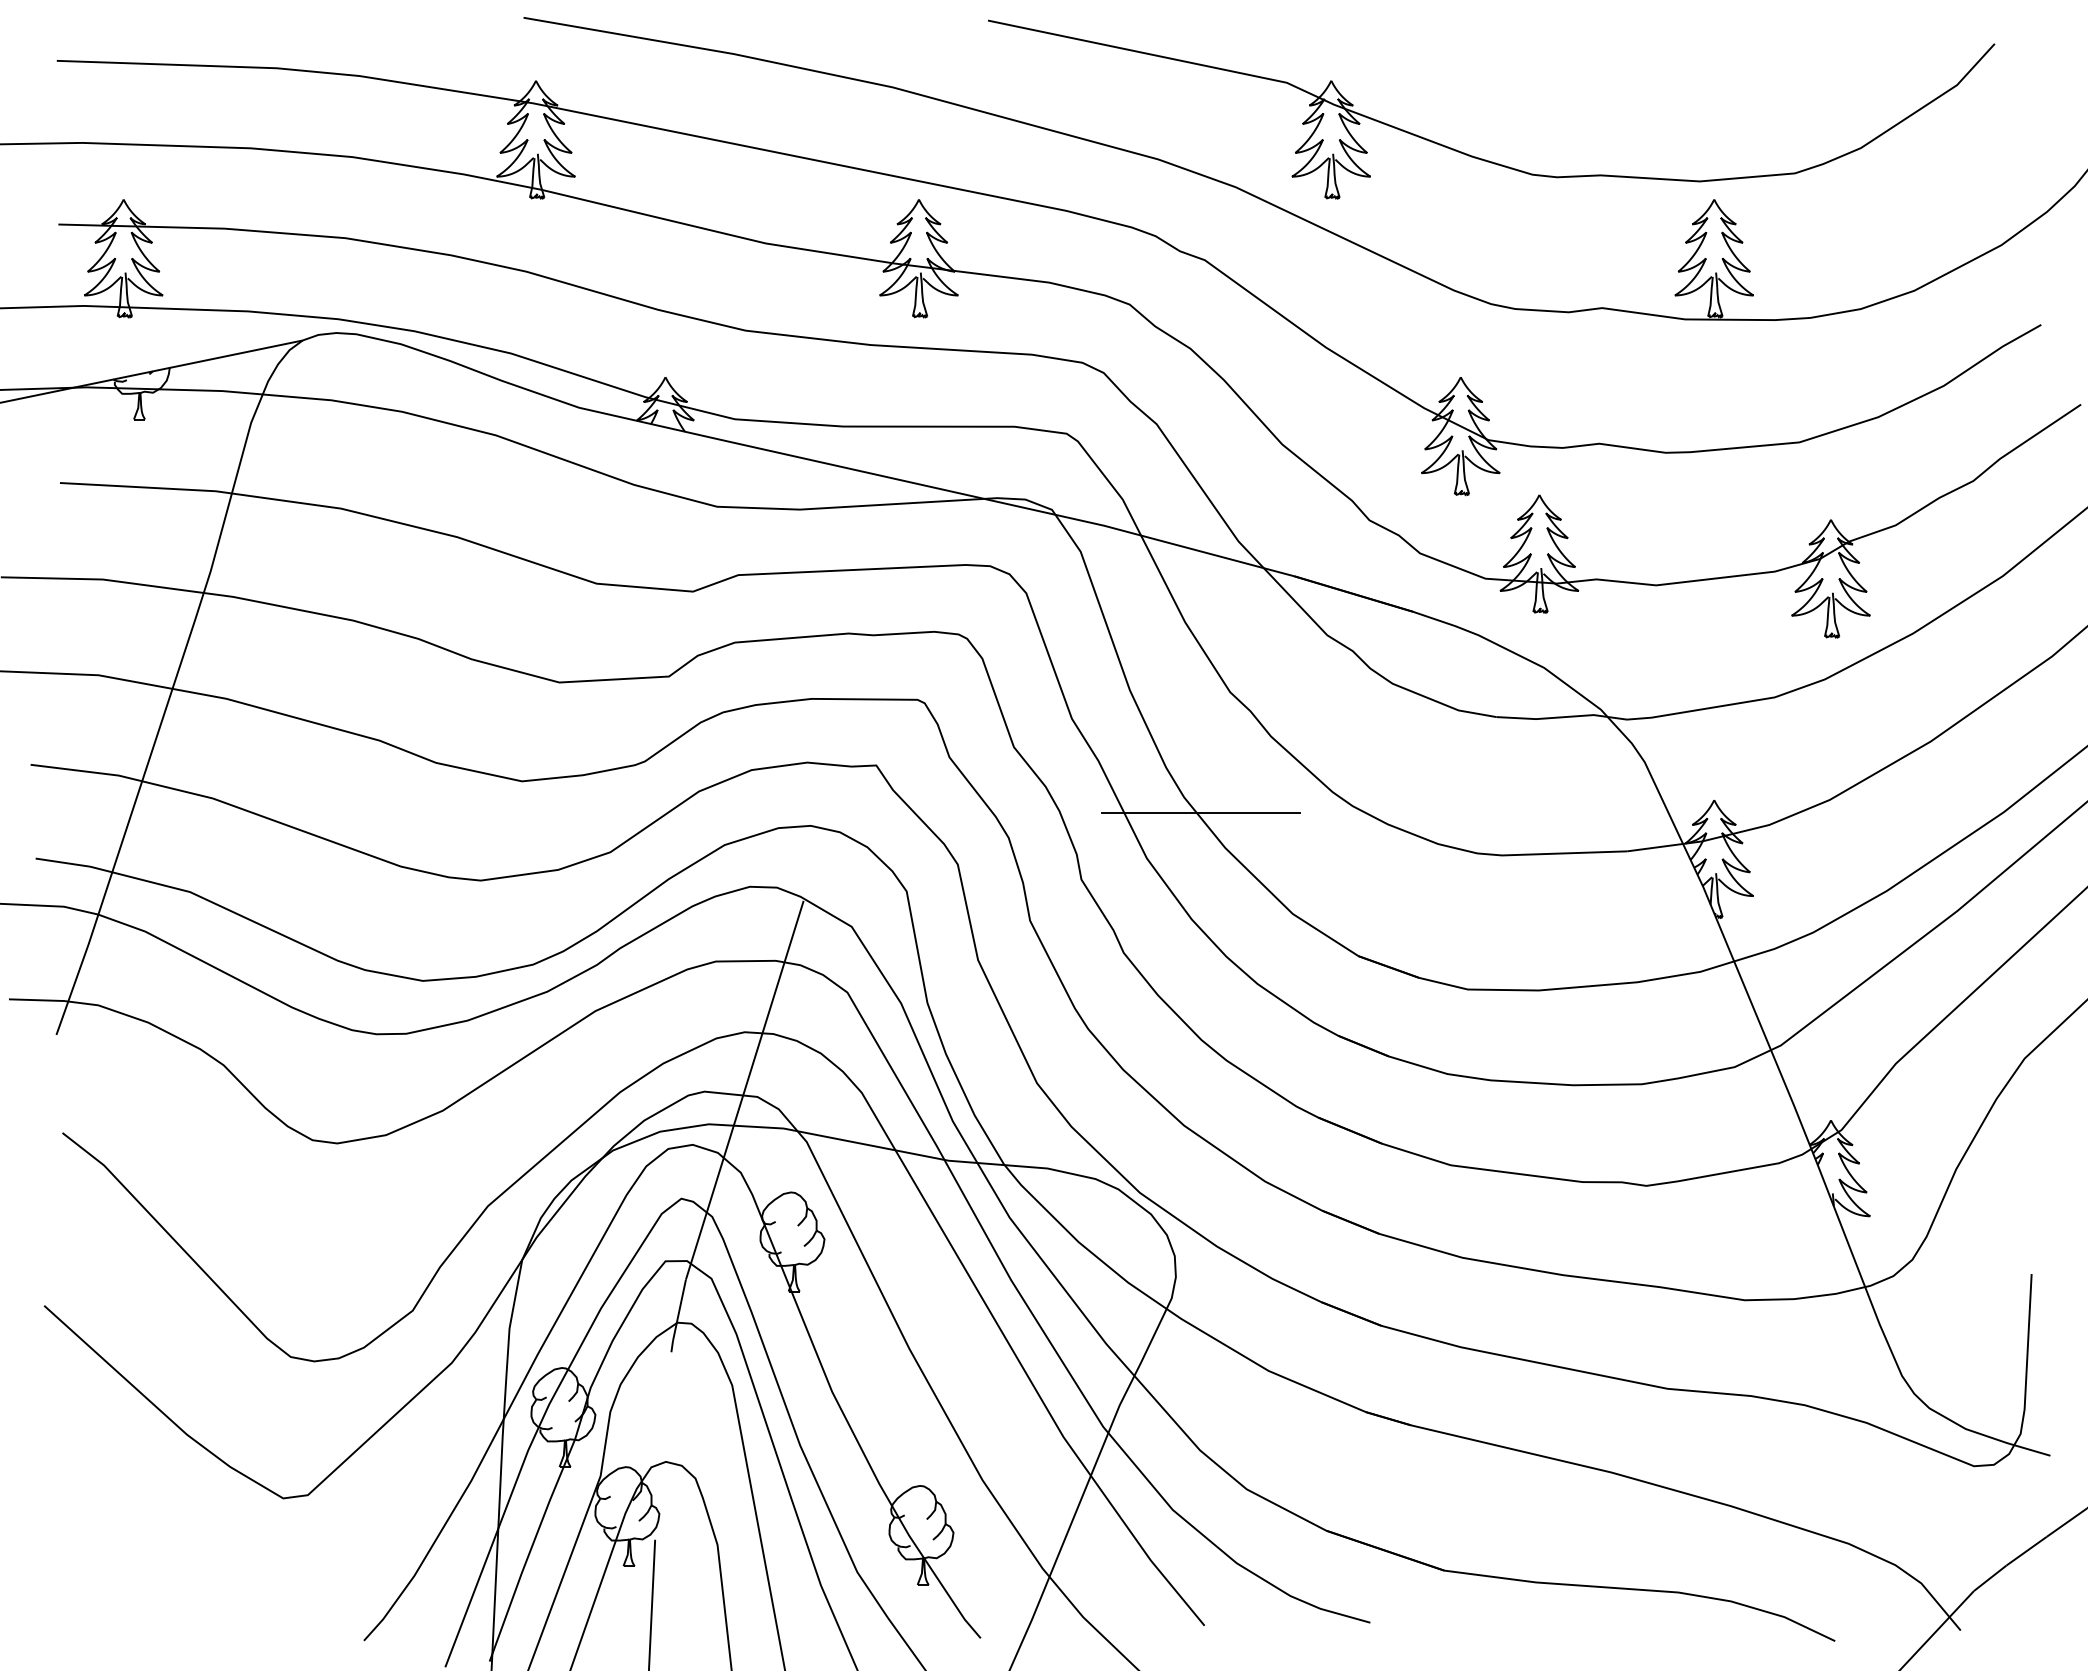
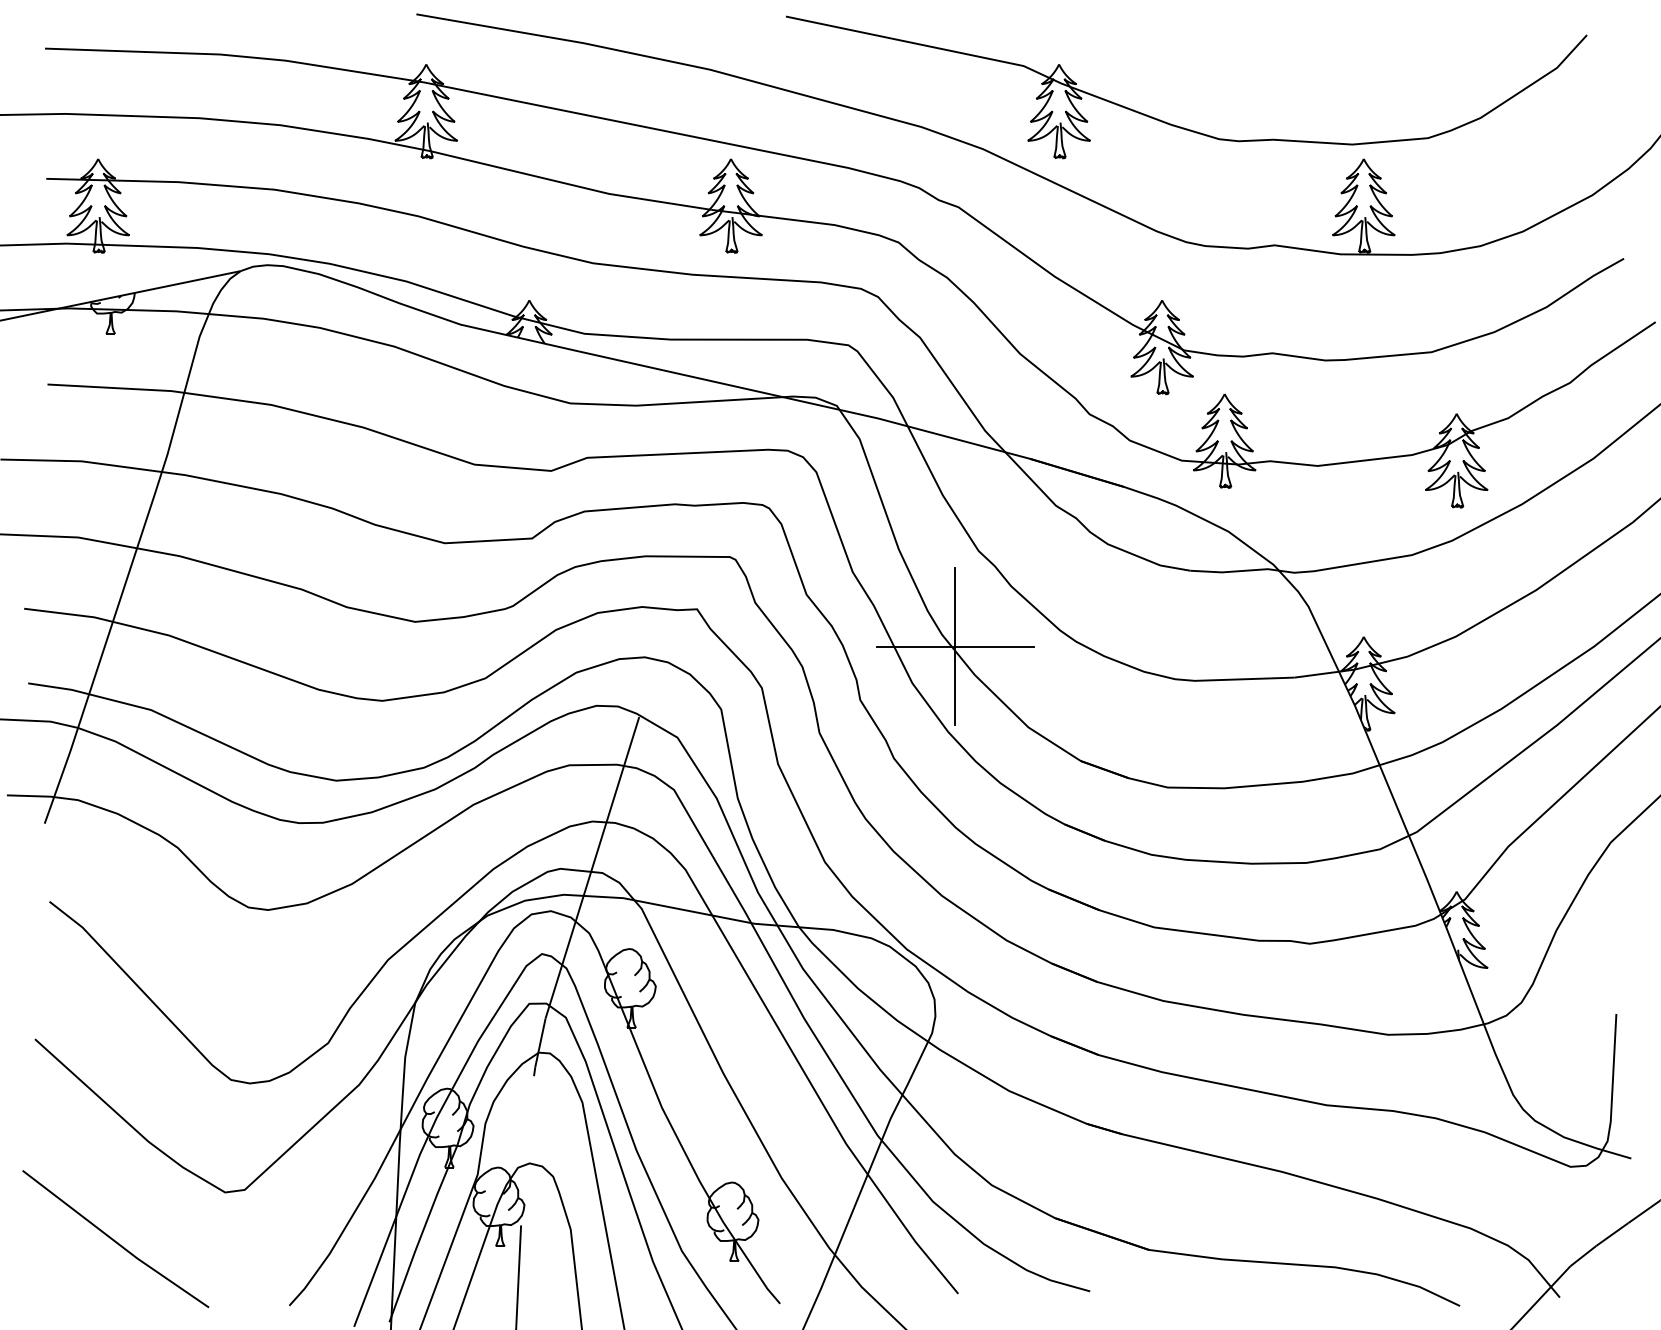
line: (1200, 812) -> (955, 646), added
line: (143, 1557) -> (113, 1239), added

